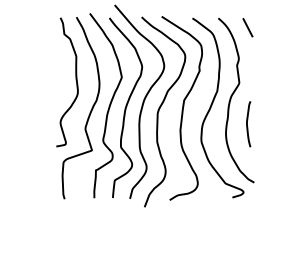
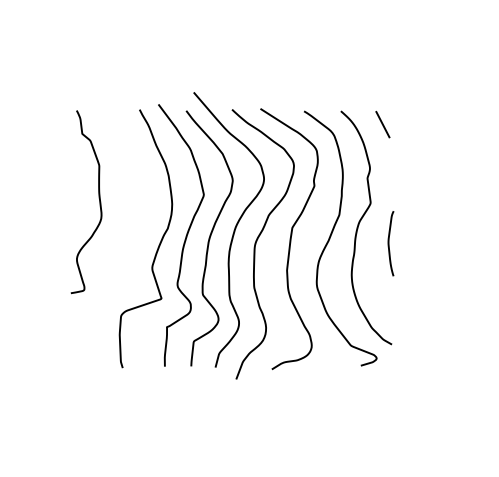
curve: (75, 79) -> (98, 198), moved
curve: (247, 124) -> (389, 243), moved

